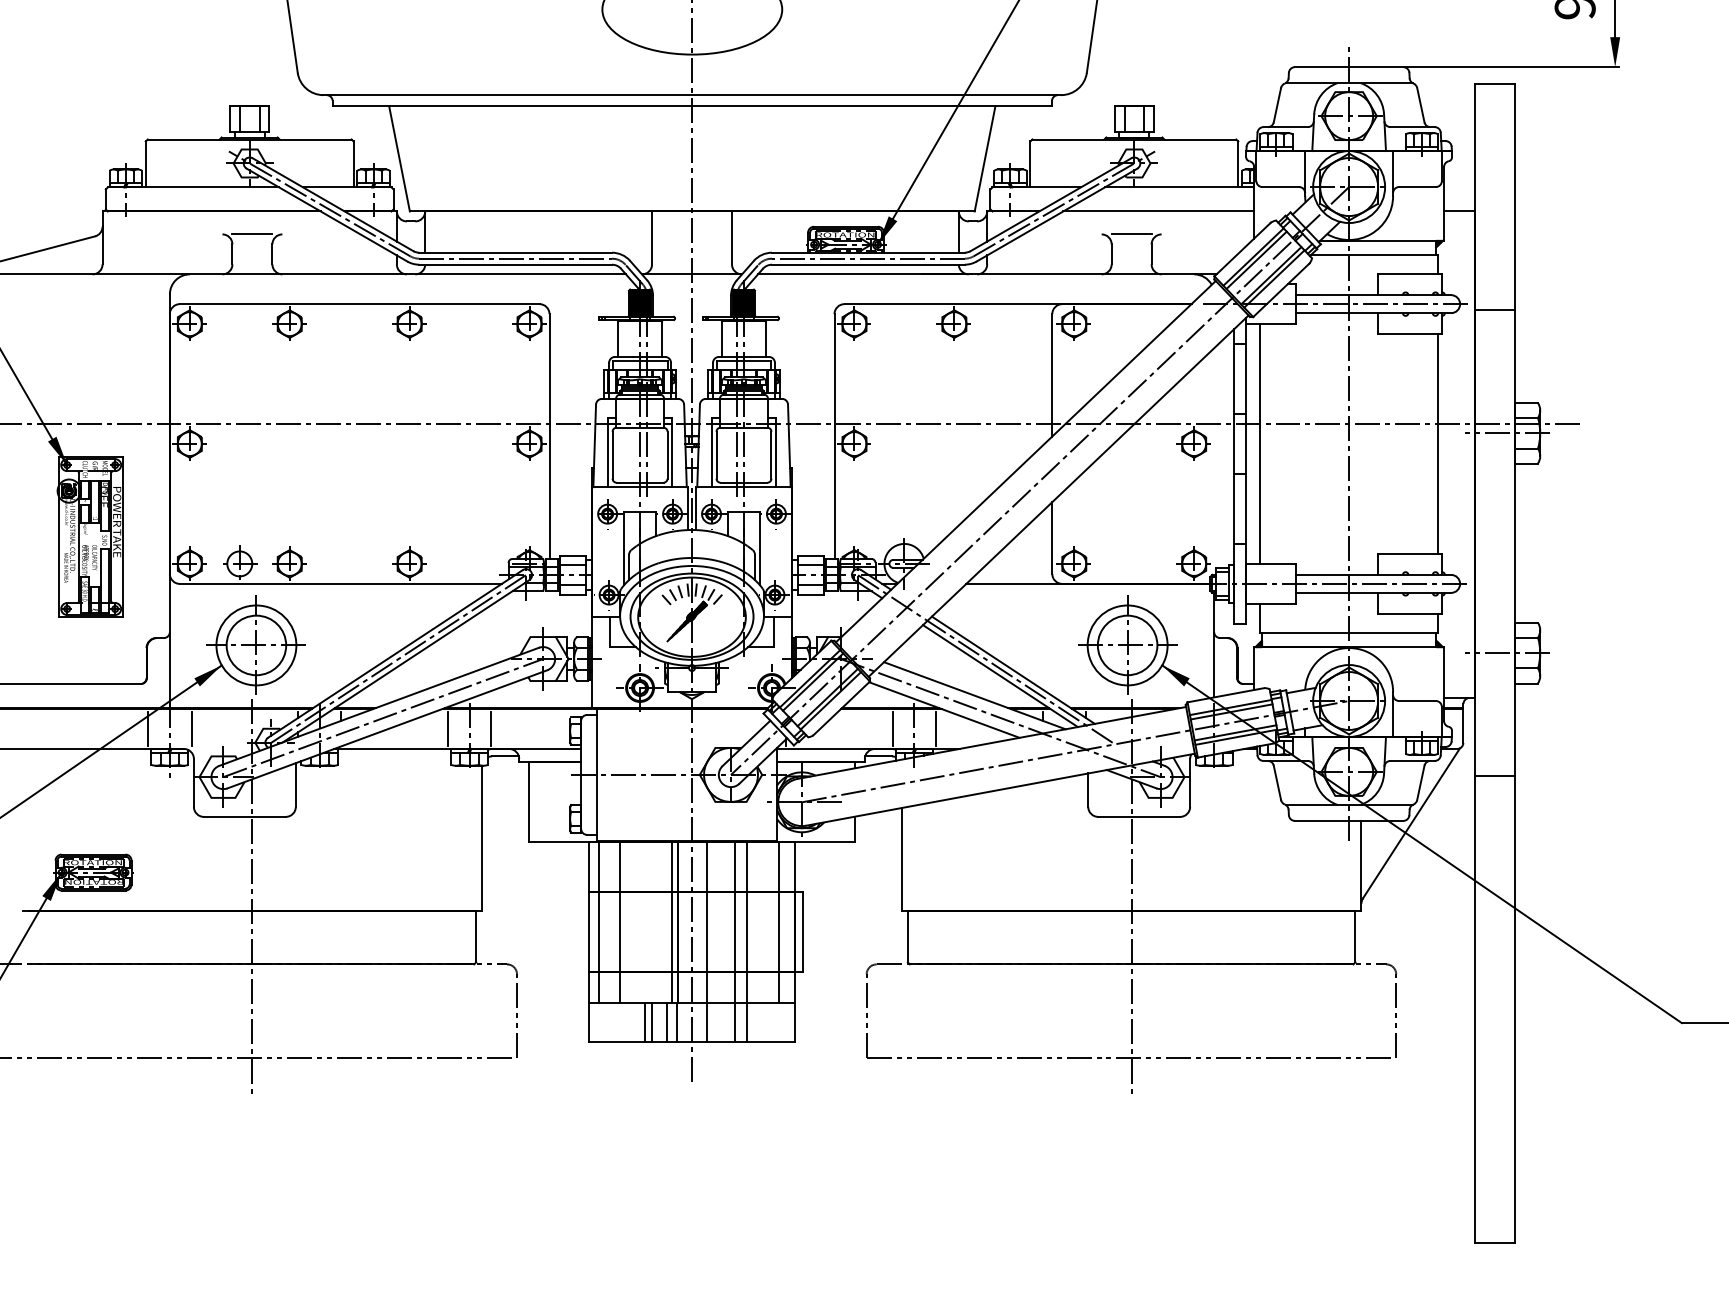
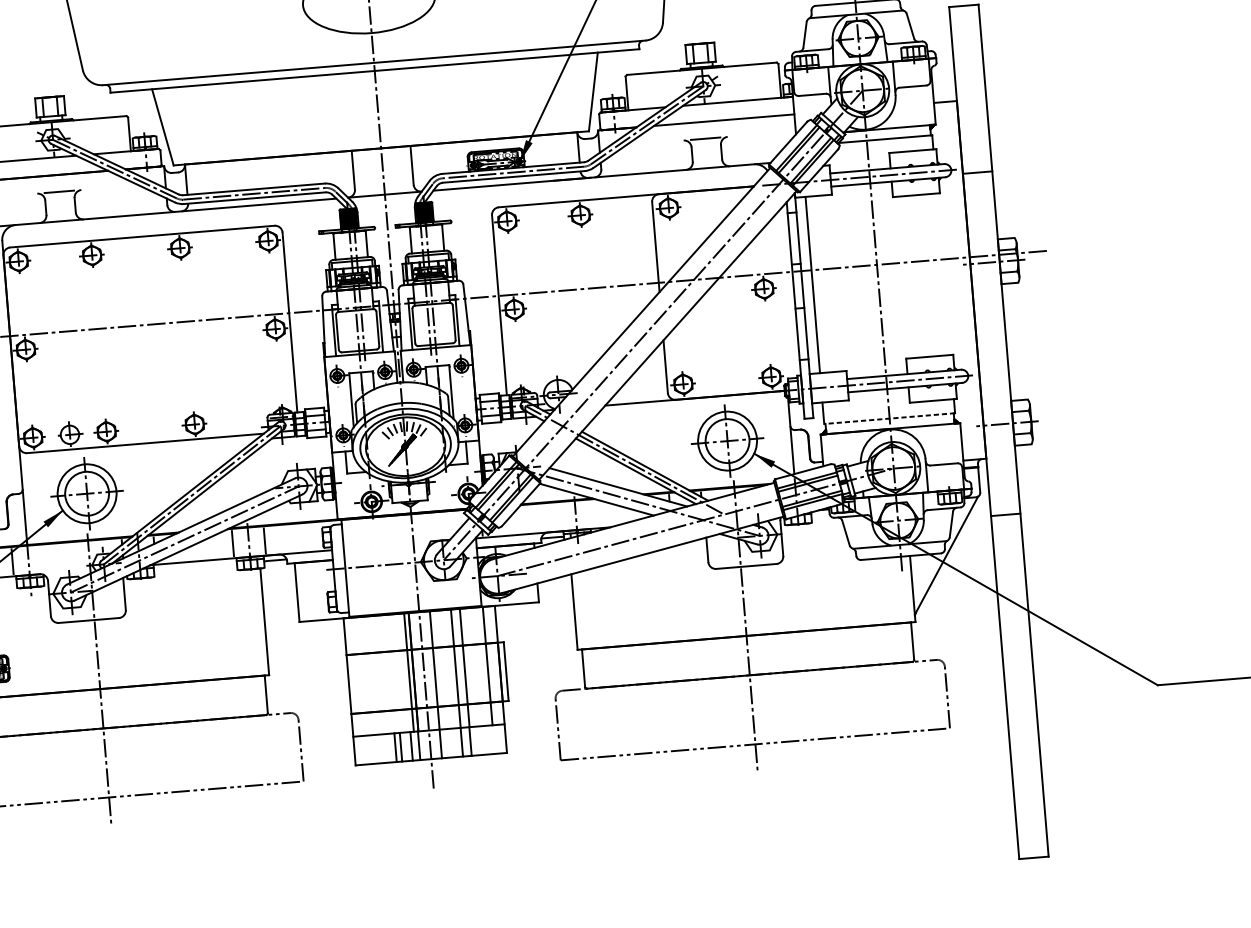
line: (1438, 443) -> (943, 273), removed
line: (1348, 633) -> (889, 418), solid -> dashed
line: (191, 728) -> (44, 558), removed
line: (892, 728) -> (559, 516), removed
line: (936, 728) -> (592, 513), removed
line: (599, 922) -> (356, 676), removed
line: (619, 922) -> (370, 675), removed

